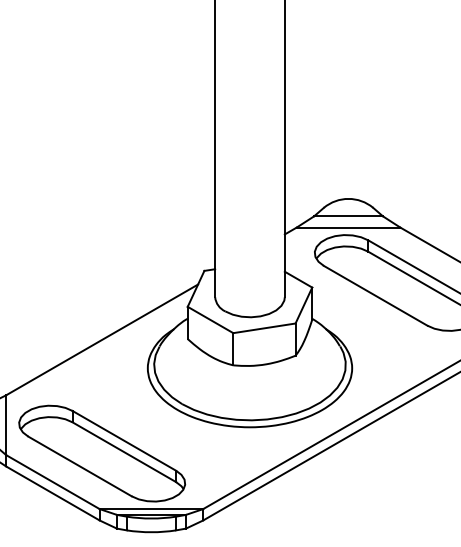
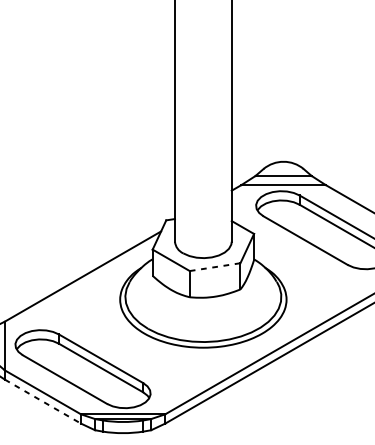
line: (264, 328) -> (215, 267), solid -> dashed
line: (52, 493) -> (42, 401), solid -> dashed

